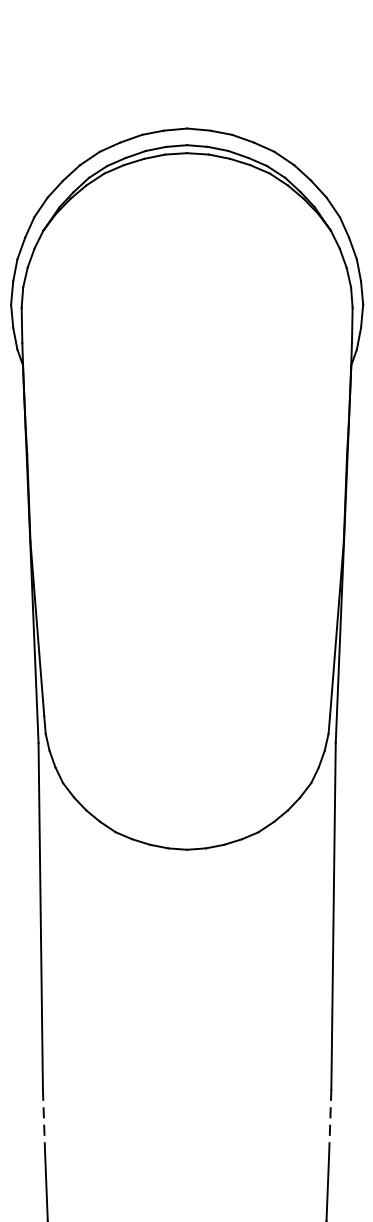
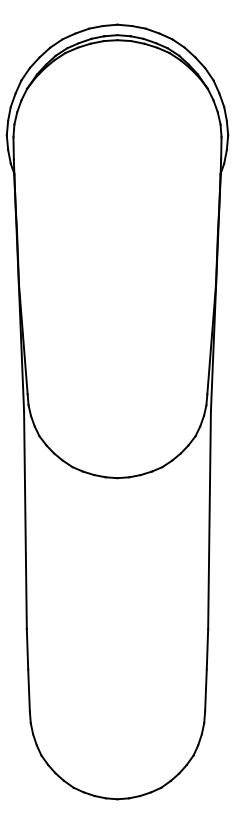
line: (44, 1122) -> (27, 649), dashed -> solid
line: (330, 1122) -> (207, 649), dashed -> solid

